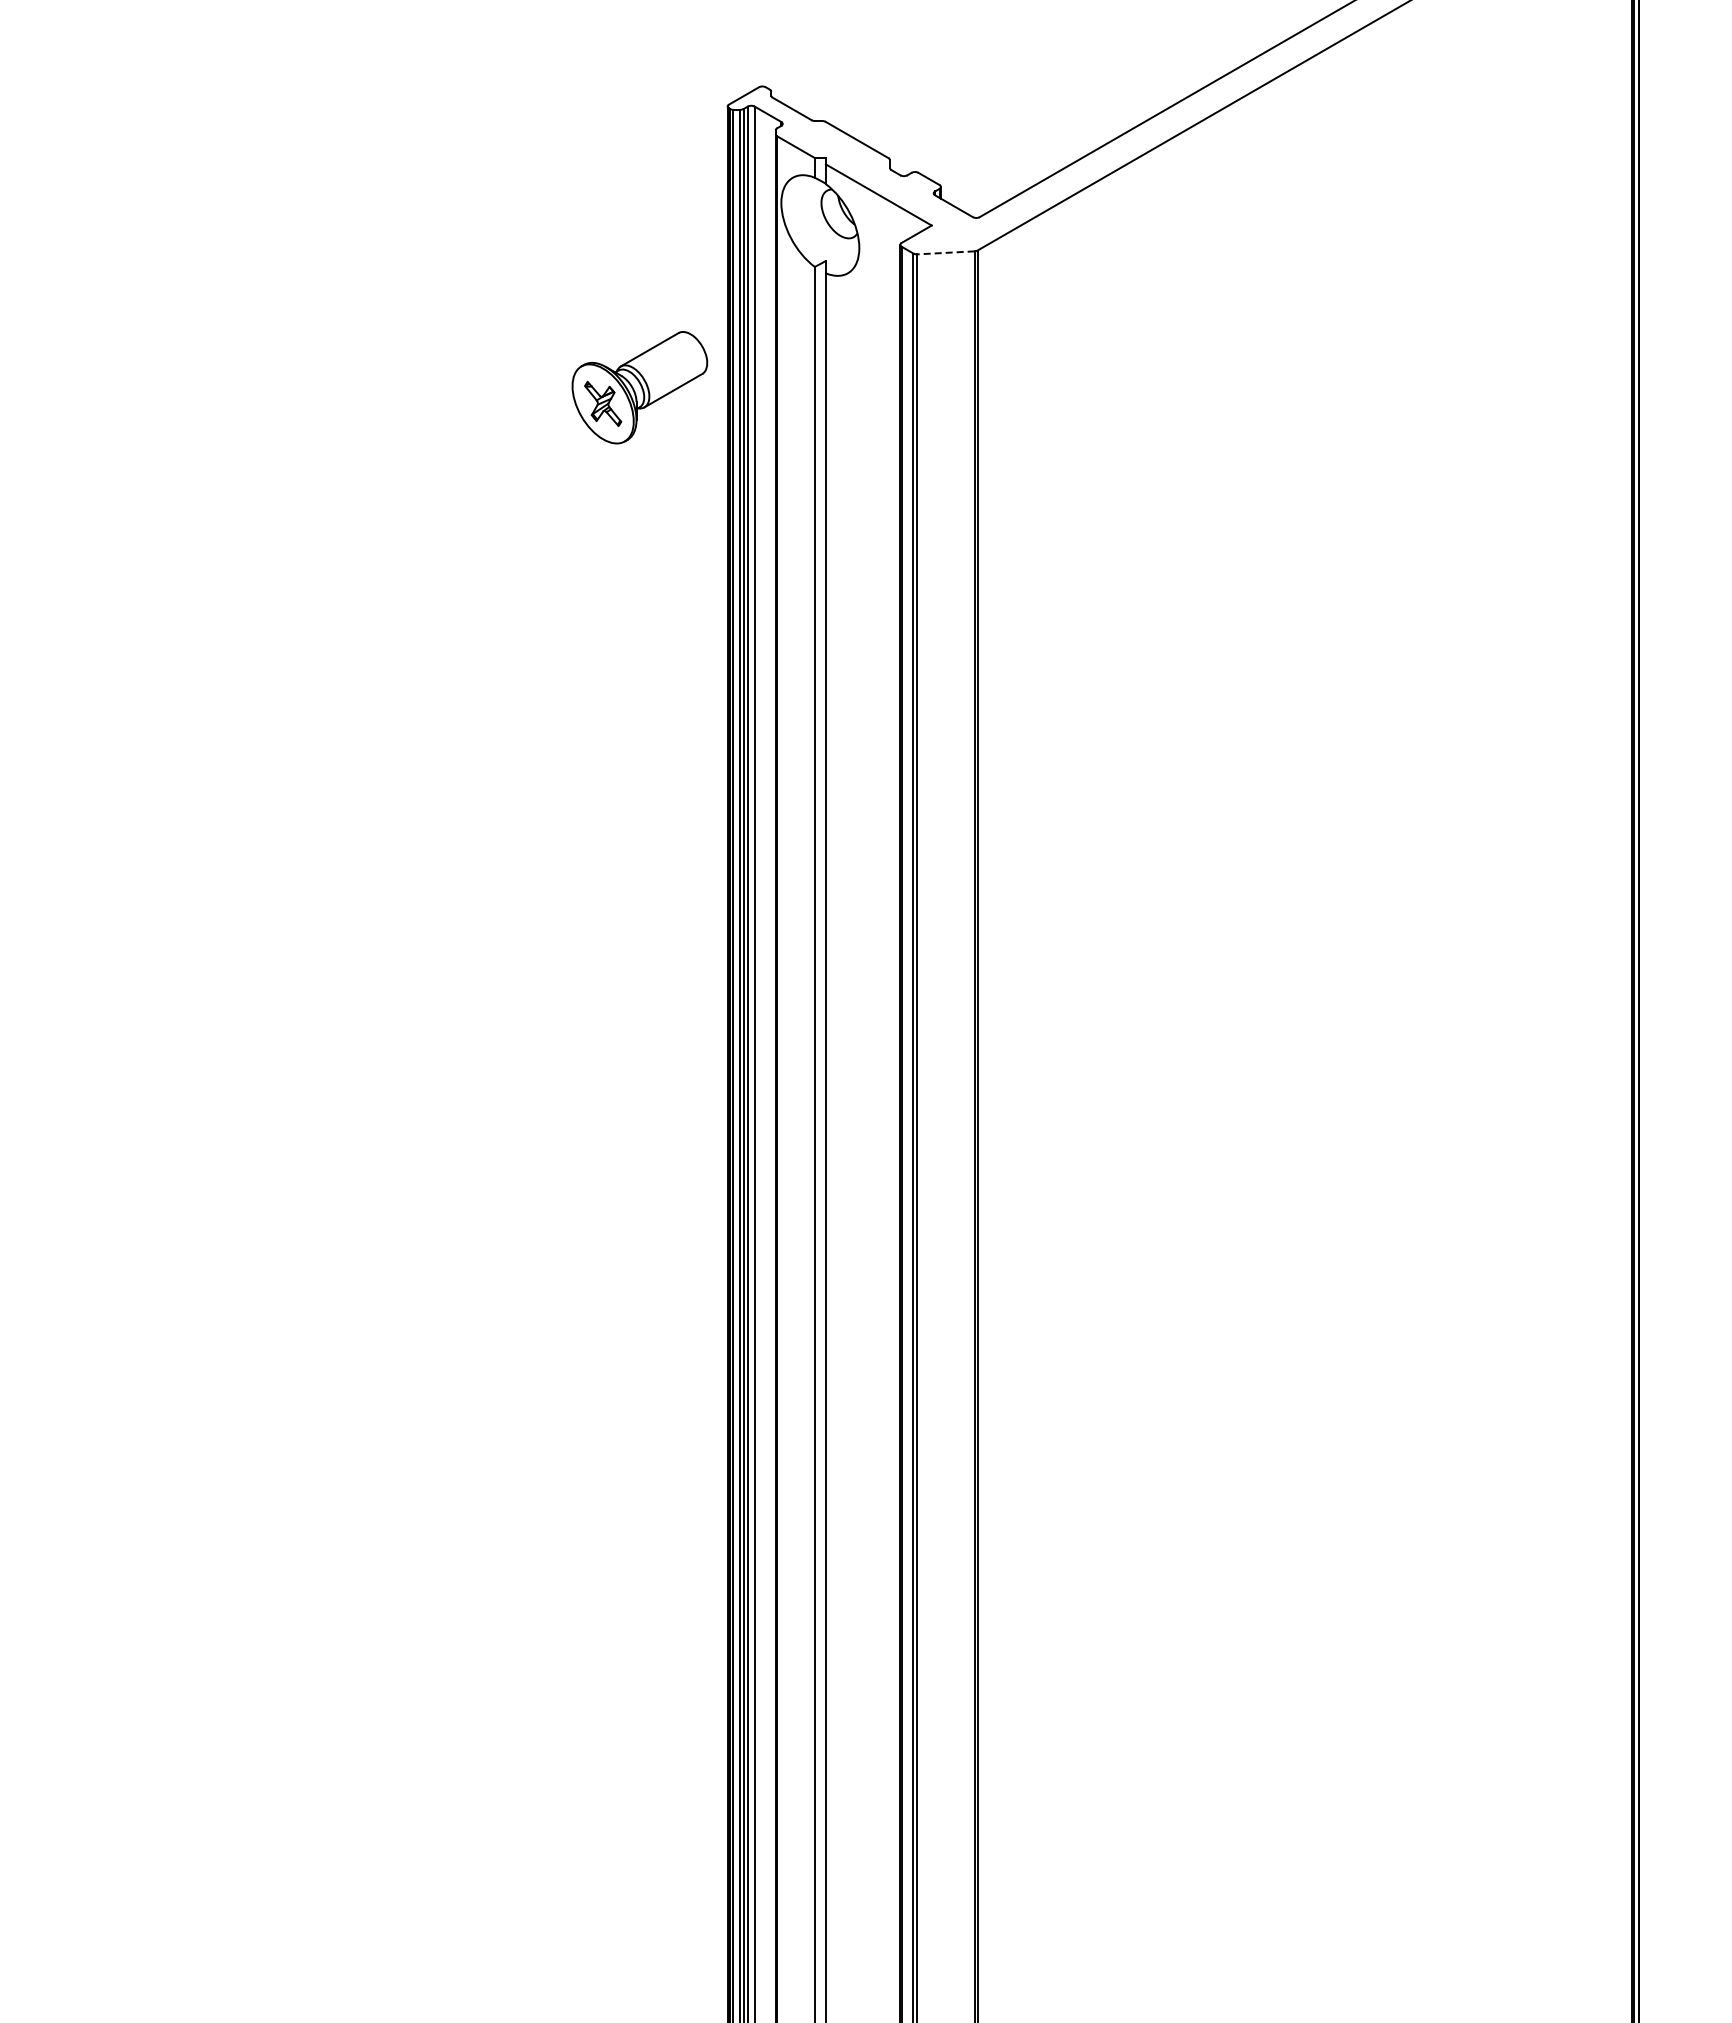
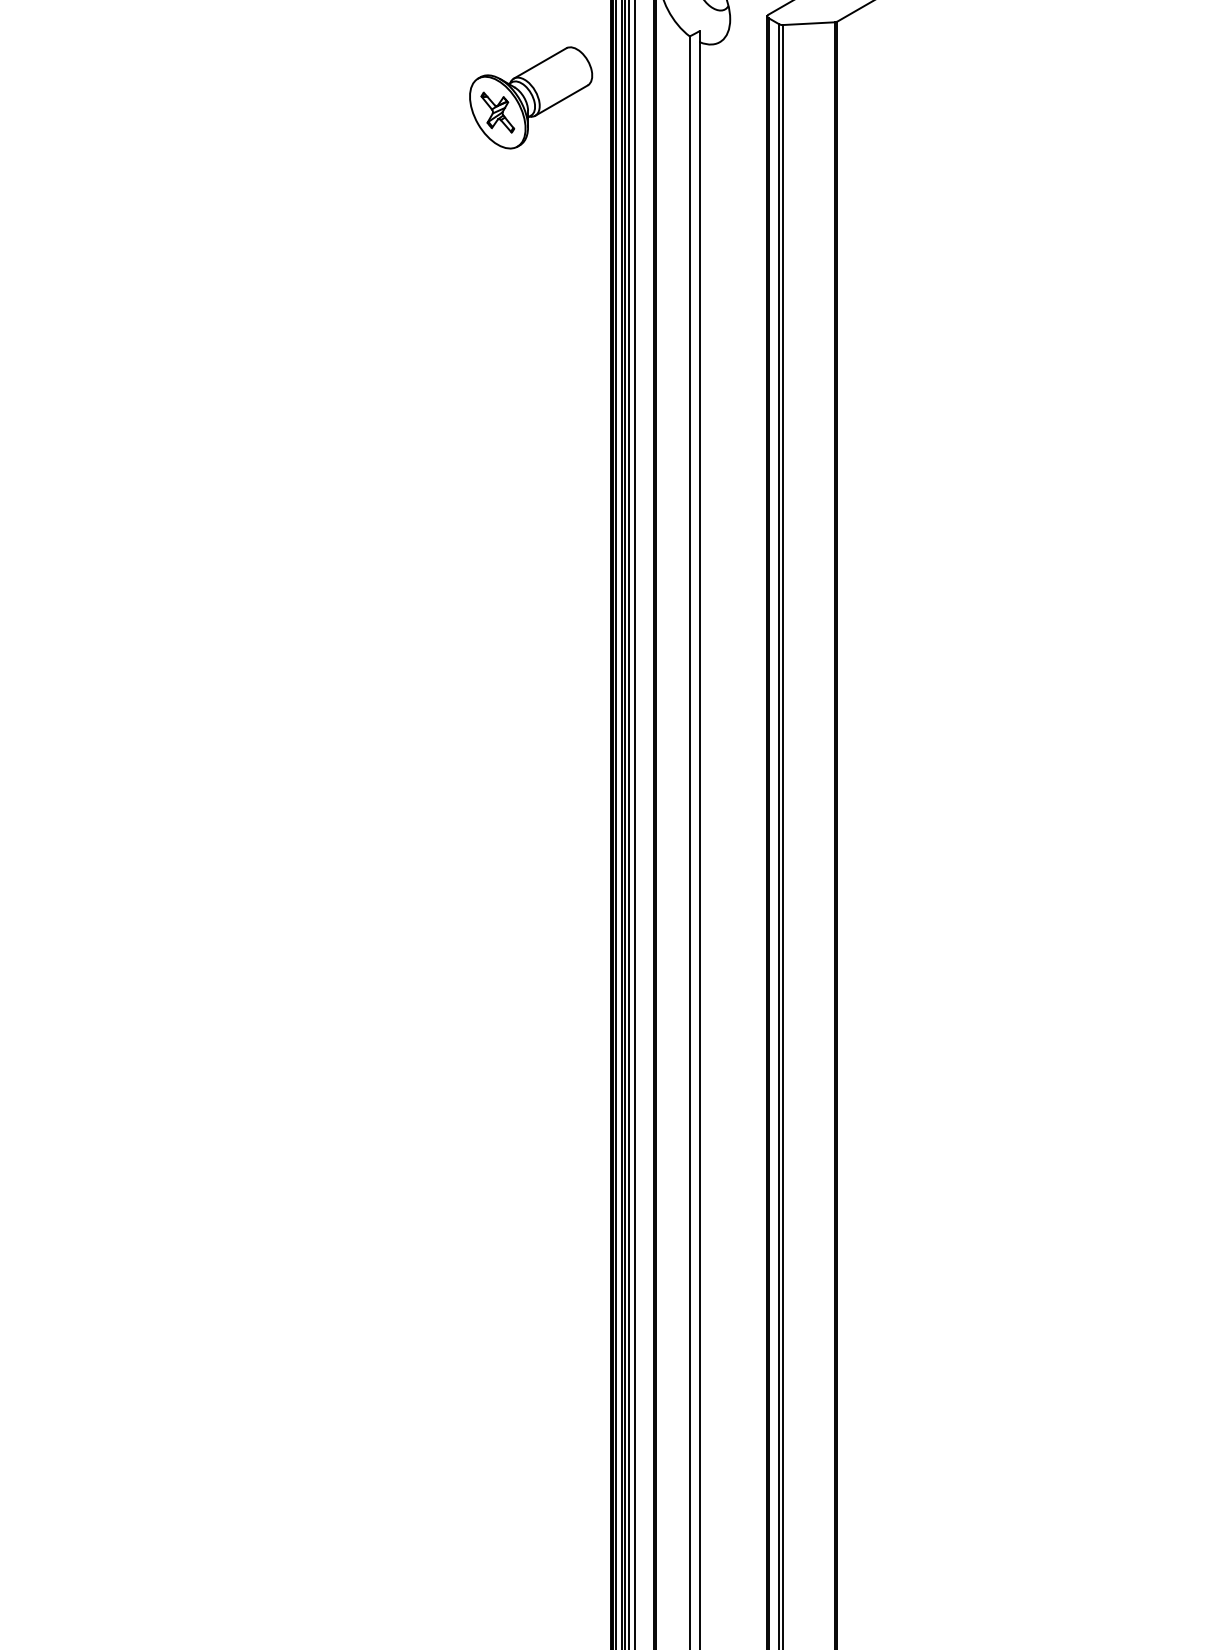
line: (945, 252) -> (808, 23), dashed -> solid
part: (639, 387) -> (530, 97), moved

